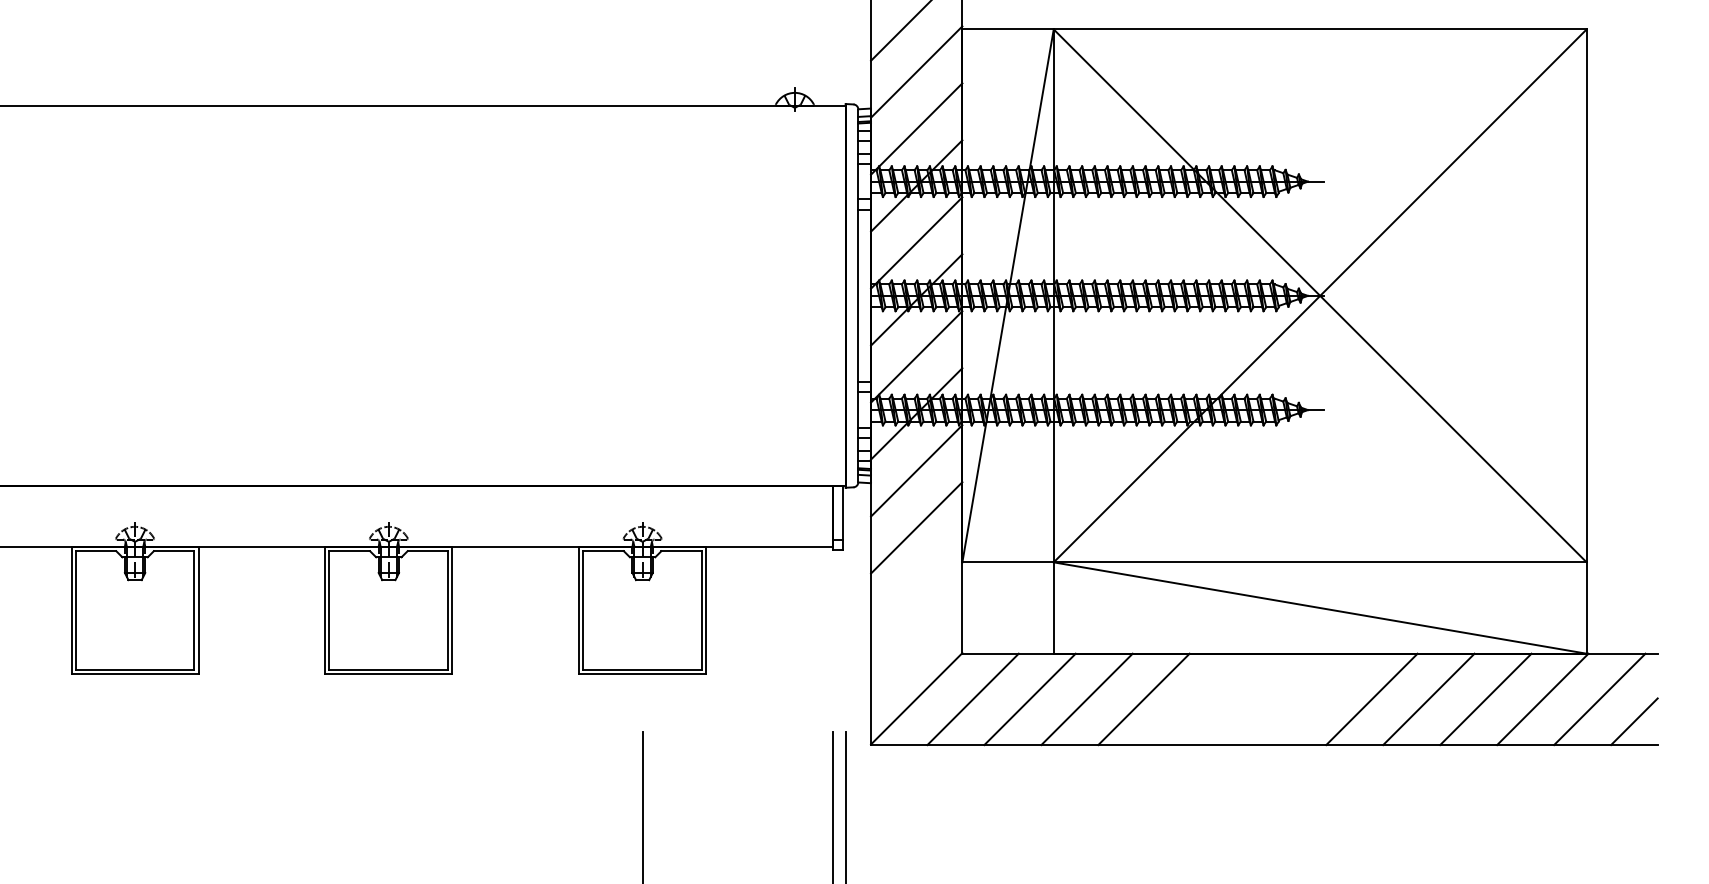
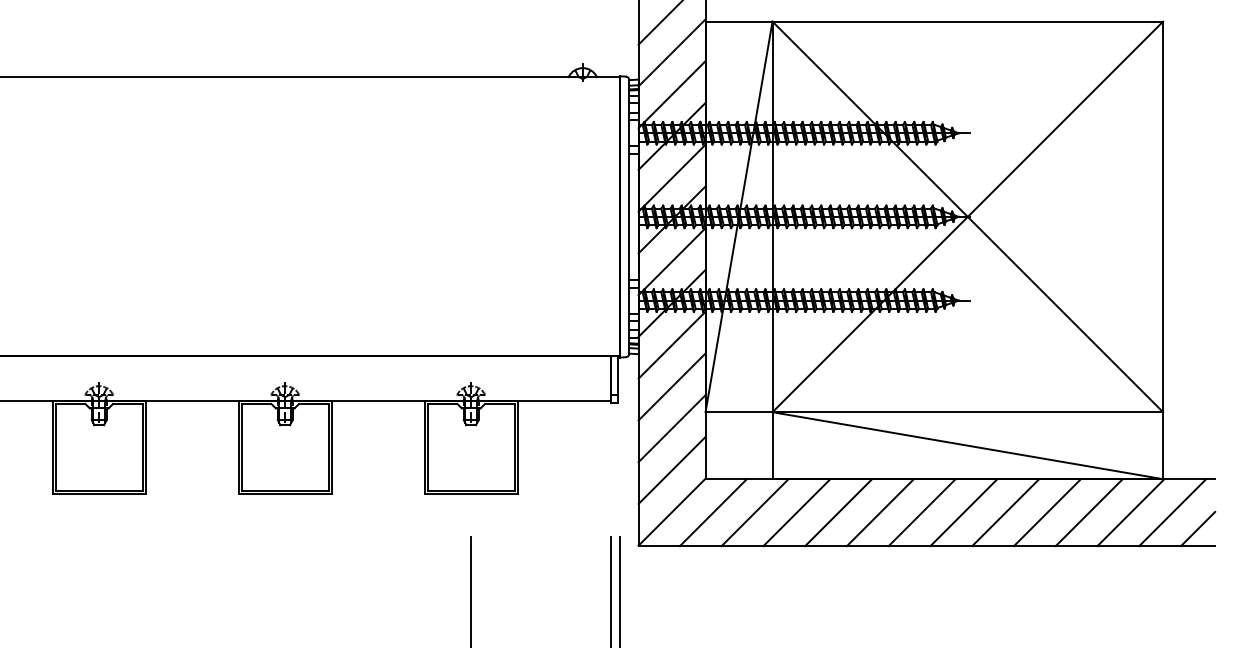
line: (916, 584) -> (671, 428), added
line: (916, 641) -> (671, 470), added
line: (1200, 699) -> (880, 512), added
line: (1257, 699) -> (921, 512), added
line: (1314, 699) -> (963, 512), added

